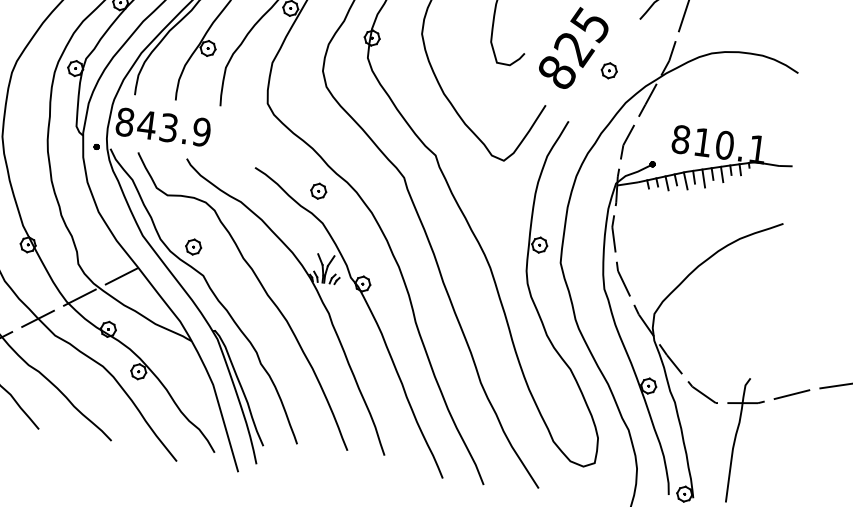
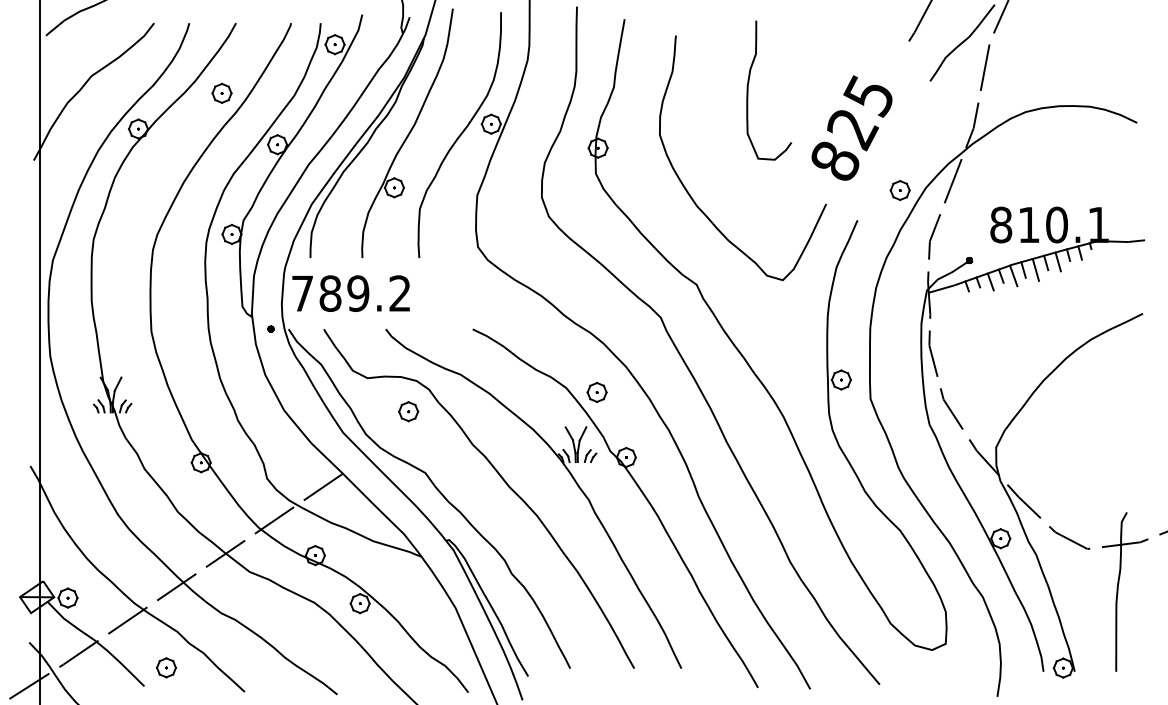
part: (608, 70) -> (899, 190), moved
text: (163, 127) -> (351, 293), 843.9 -> 789.2
part: (318, 191) -> (596, 392), moved
part: (193, 246) -> (408, 411), moved

